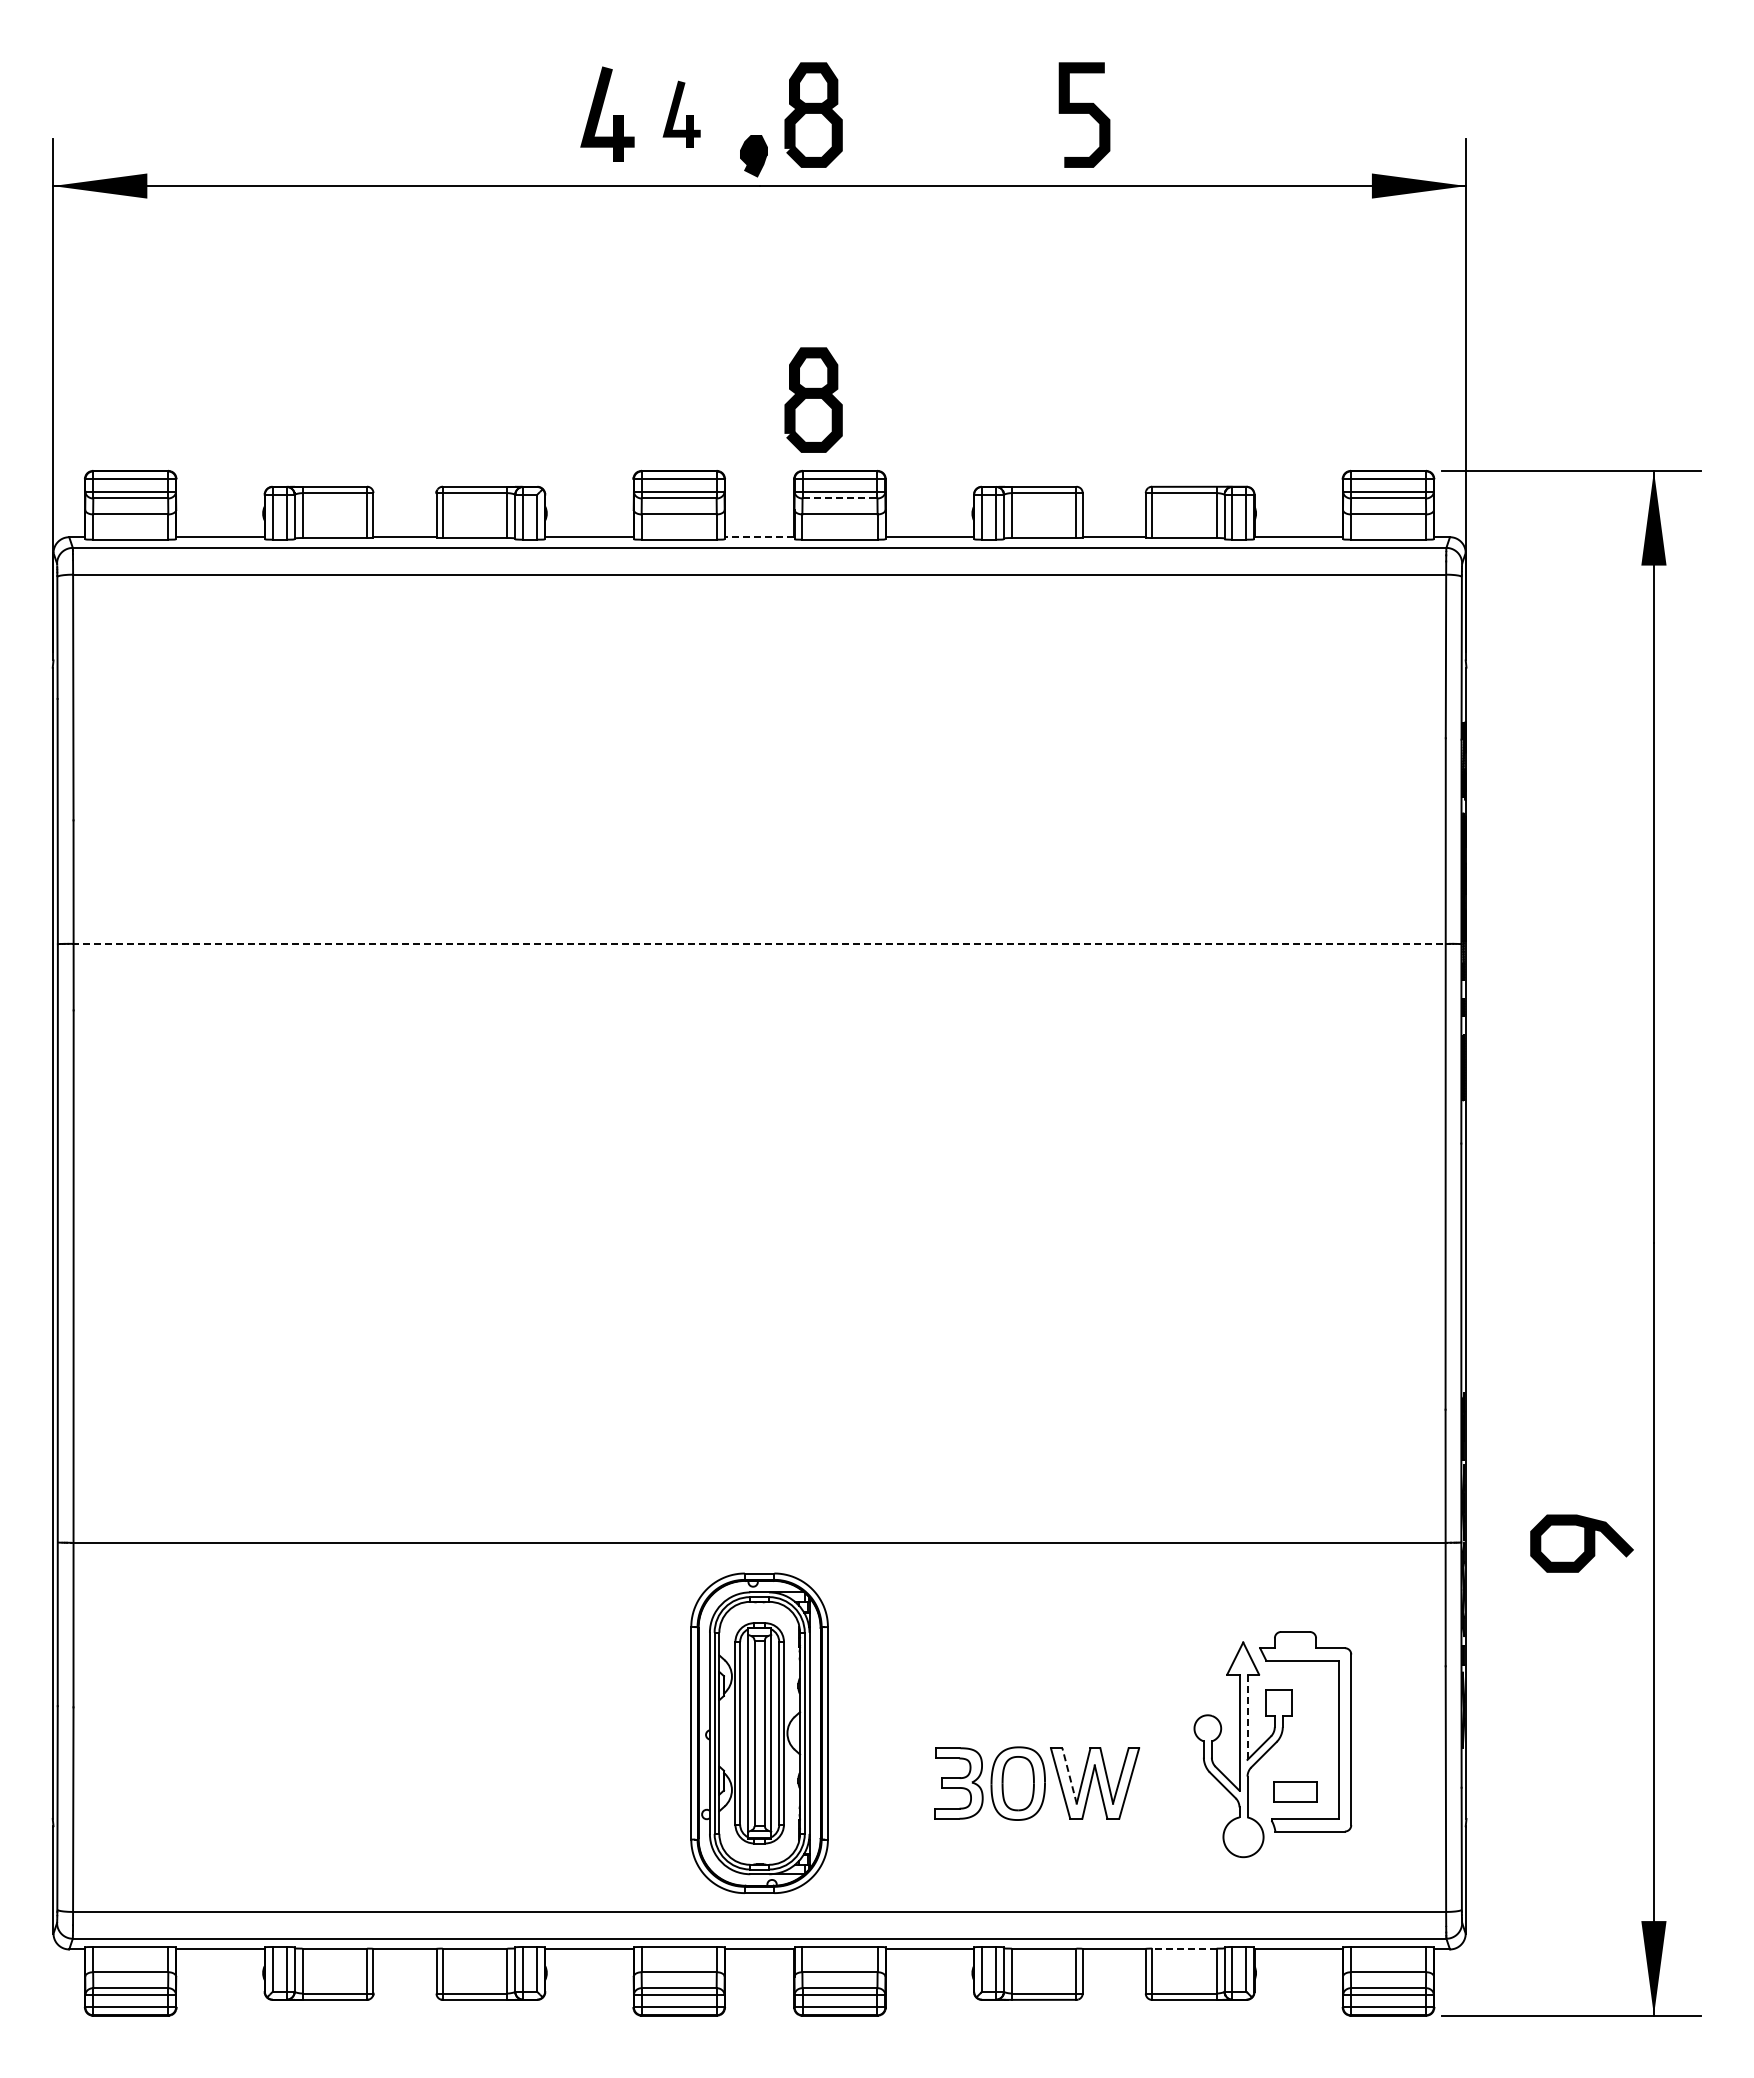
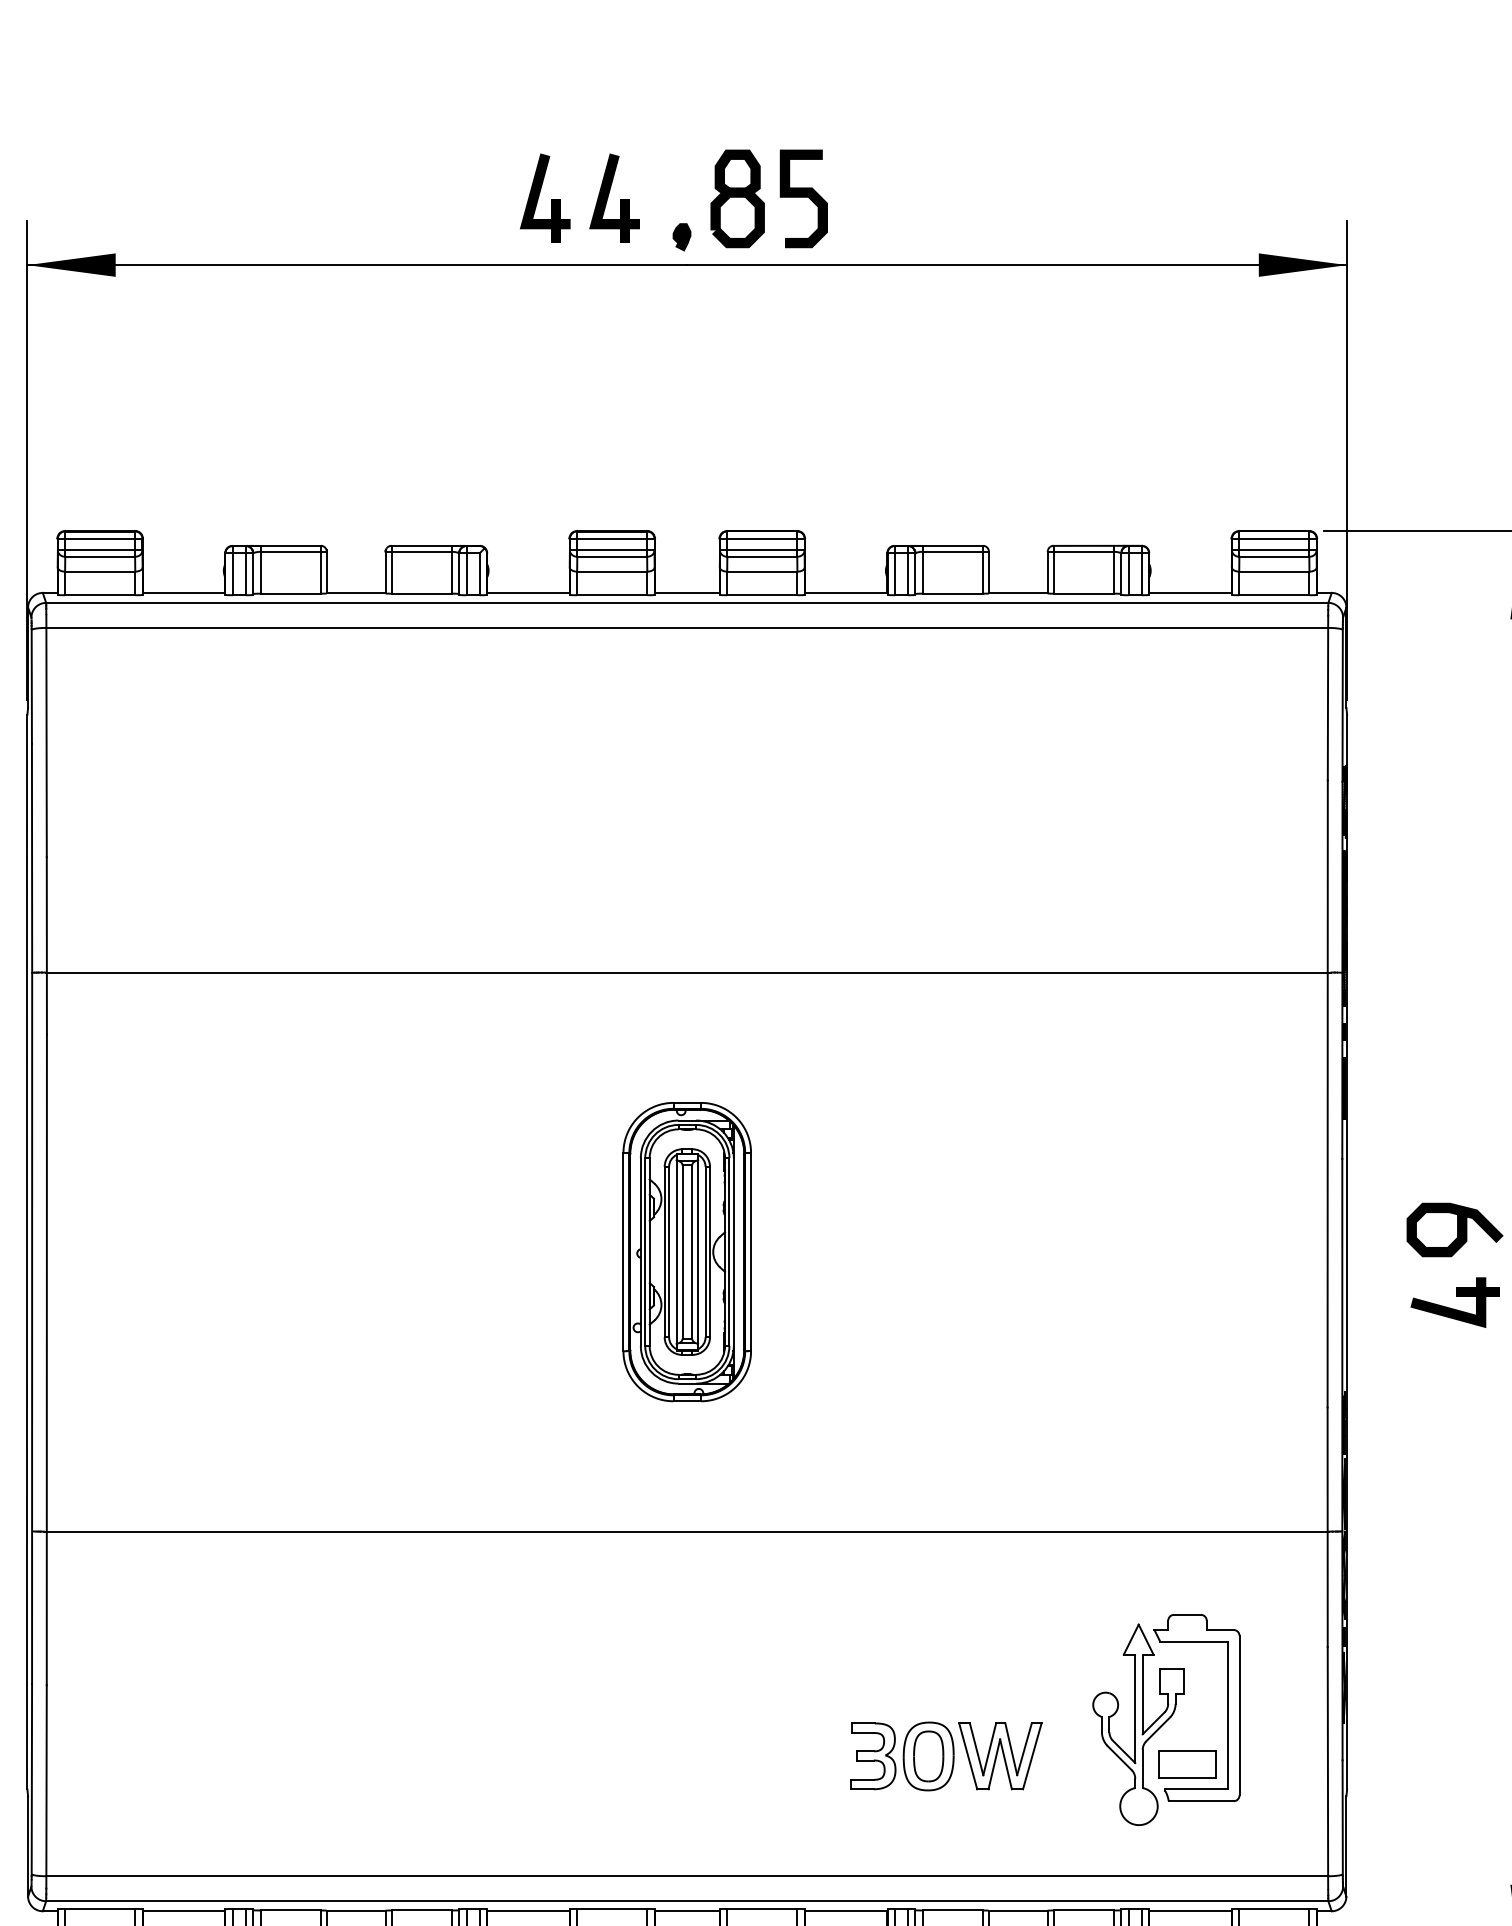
part: (681, 113) -> (614, 197), size x1.43
curve: (1084, 113) -> (803, 197), moved
part: (753, 156) -> (681, 237), size x0.71
part: (813, 399) -> (737, 464), removed
line: (840, 498) -> (762, 556), dashed -> solid
line: (759, 537) -> (687, 593), dashed -> solid
line: (758, 943) -> (686, 972), dashed -> solid
part: (1580, 1303) -> (1453, 1308), added
curve: (1584, 1543) -> (1457, 1229), moved
line: (1247, 1717) -> (1142, 1694), dashed -> solid
part: (759, 1732) -> (687, 1251), moved
line: (1069, 1776) -> (976, 1749), dashed -> solid
part: (1295, 1791) -> (1187, 1763), size x1.43
line: (1183, 1948) -> (1082, 1910), dashed -> solid

